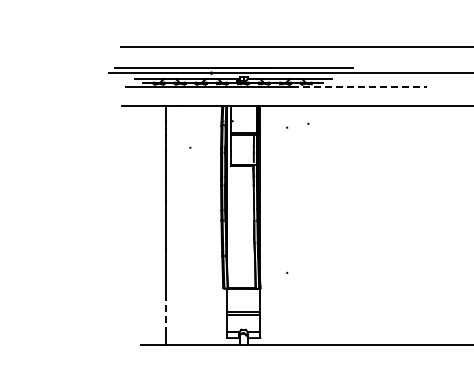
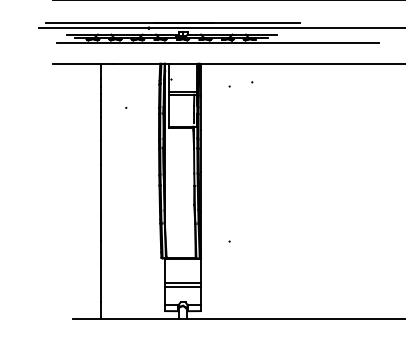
line: (359, 87) -> (306, 43), dashed -> solid
line: (166, 312) -> (100, 283), dashed -> solid

